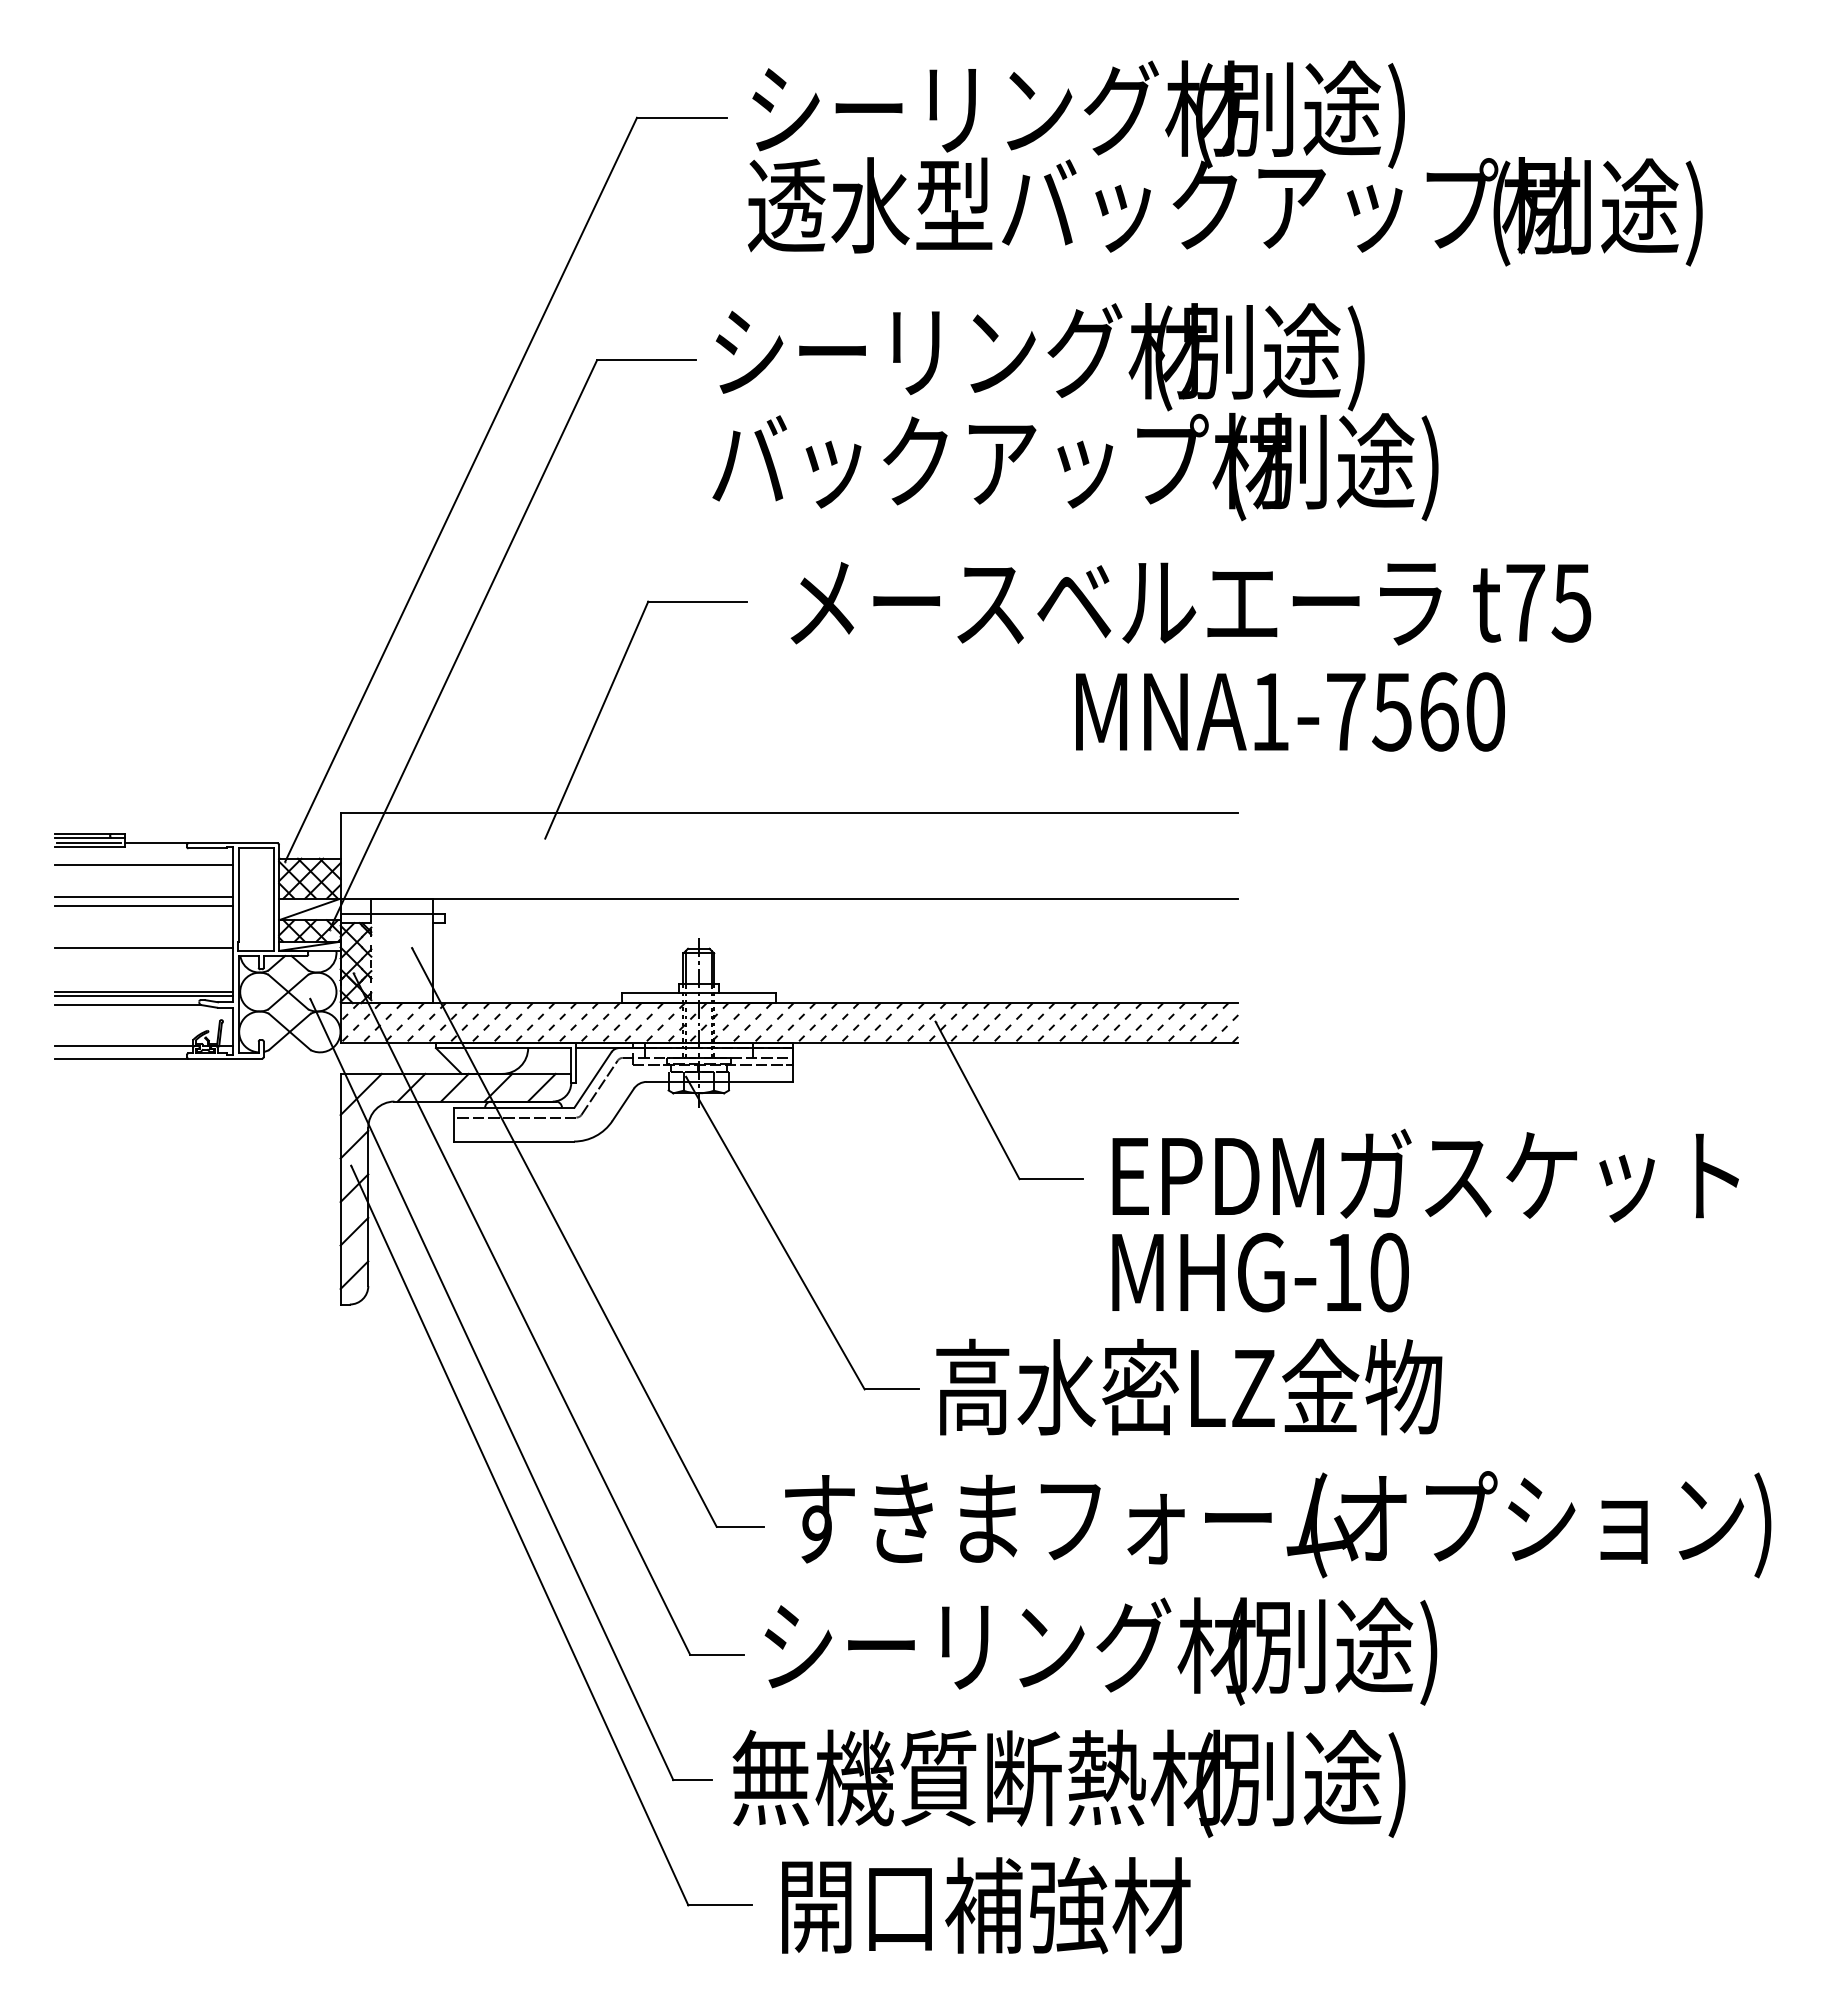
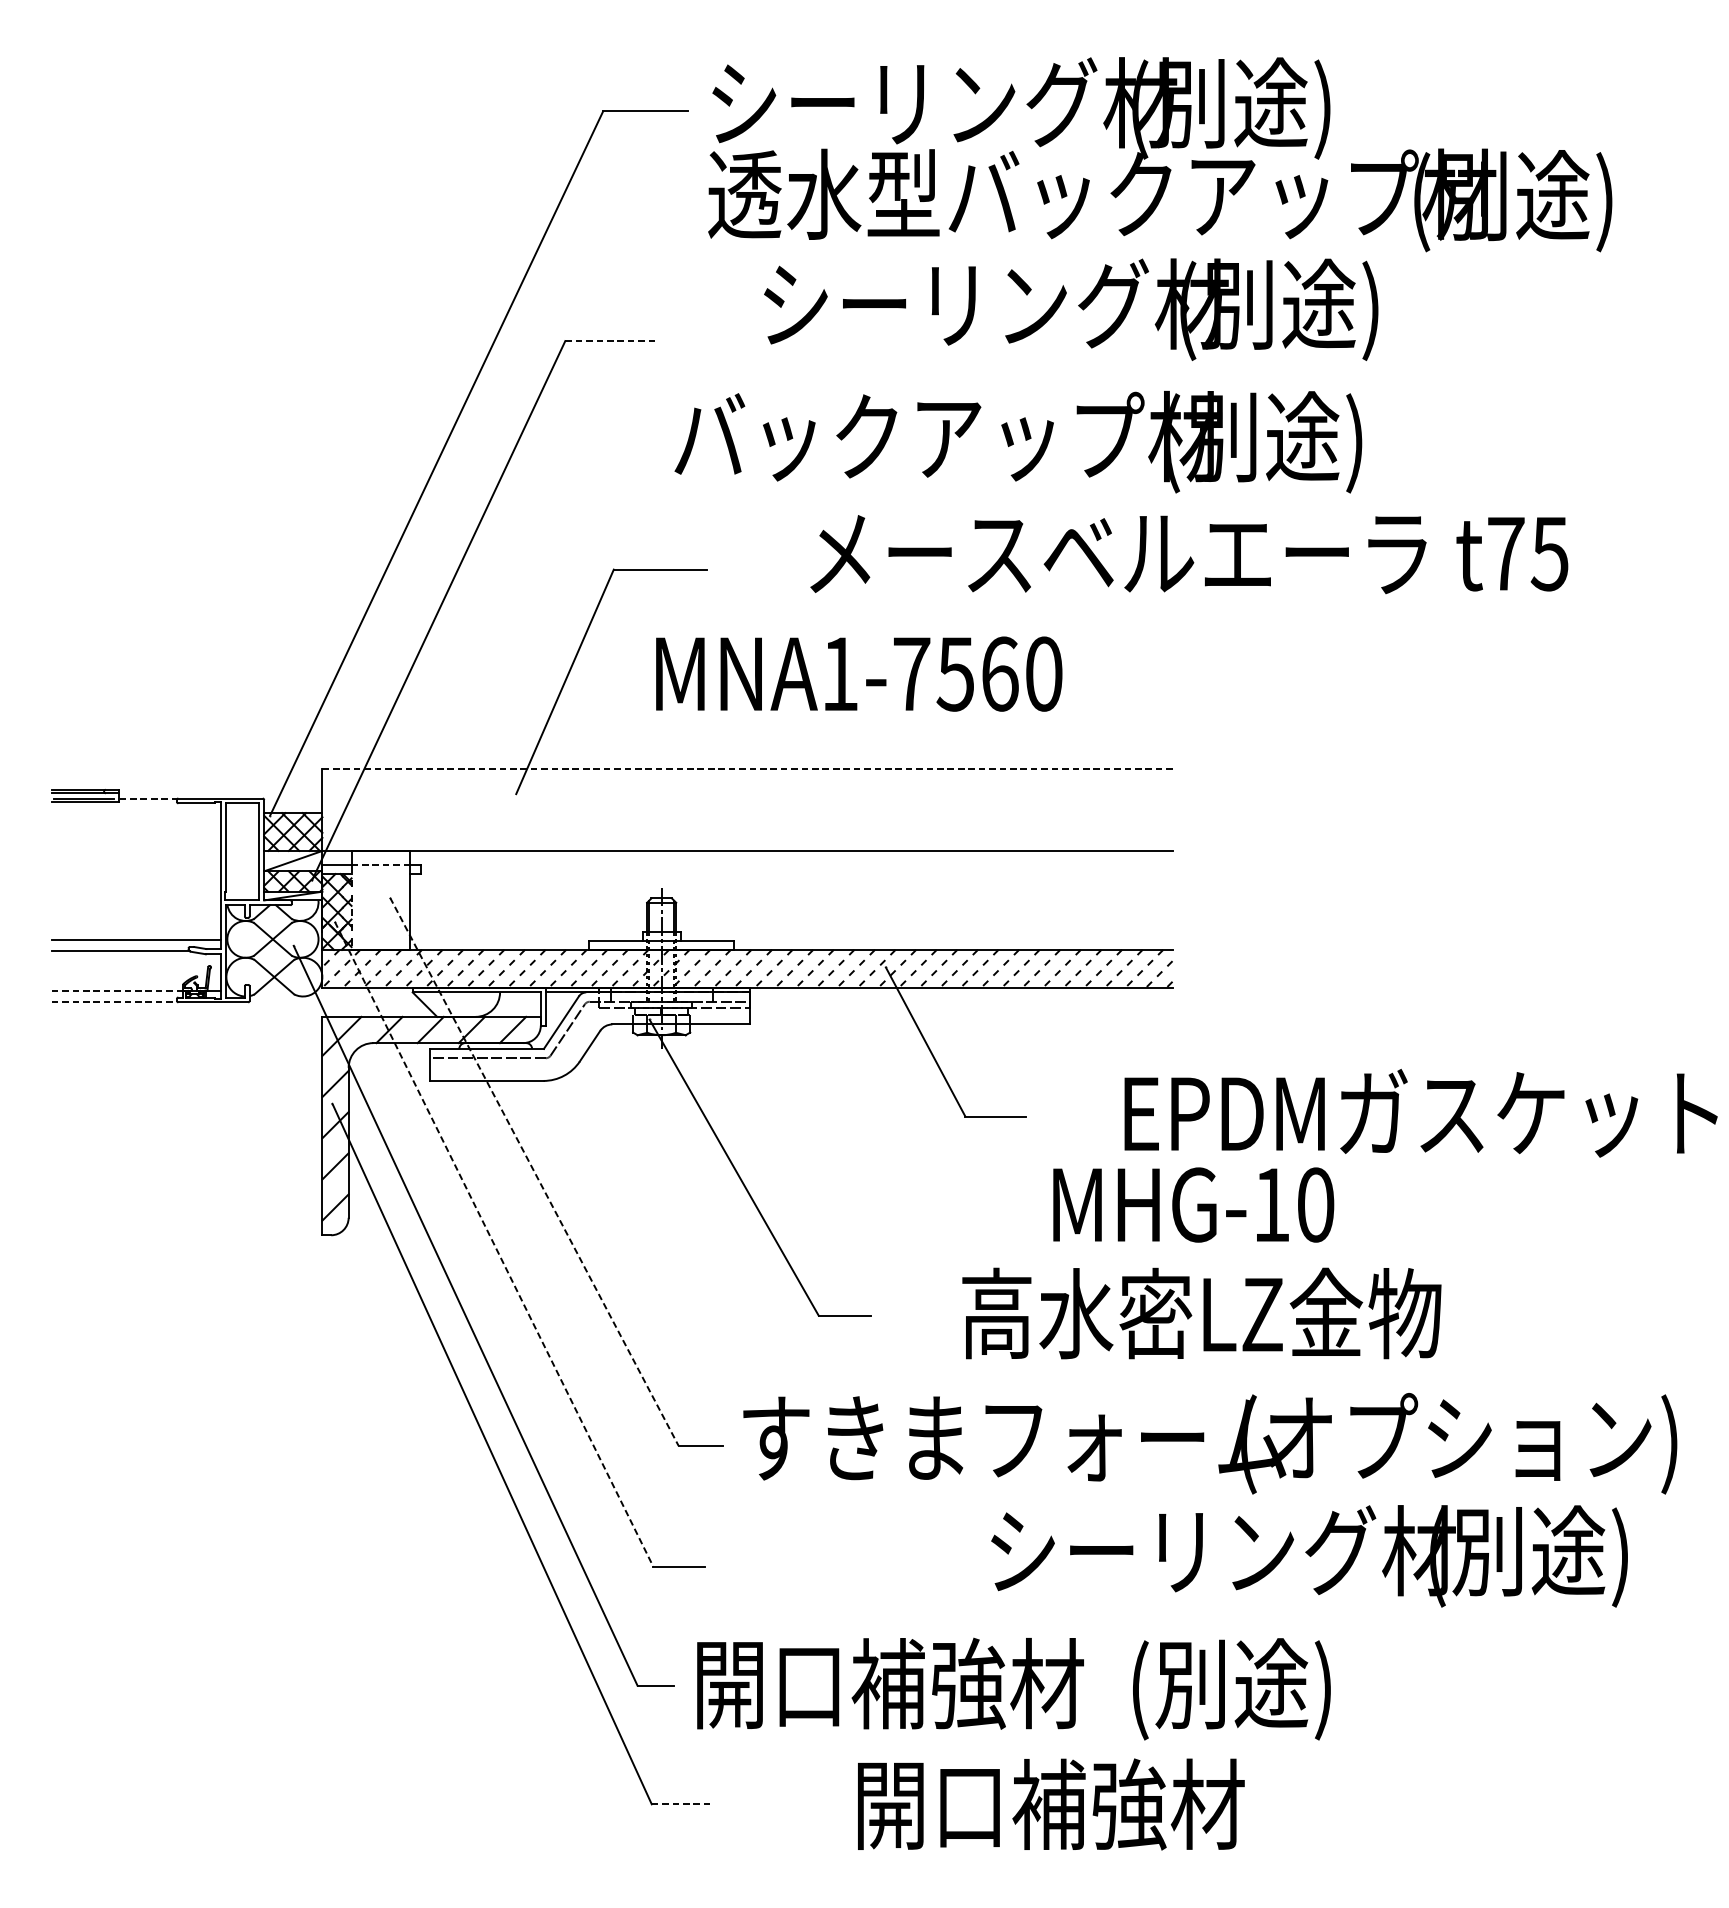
text: (1040, 357) -> (1071, 310), moved
line: (646, 360) -> (612, 341), solid -> dashed
text: (1190, 603) -> (1188, 554), moved
text: (1290, 711) -> (859, 673), moved
line: (789, 812) -> (747, 769), solid -> dashed
line: (156, 843) -> (148, 798), solid -> dashed
line: (143, 864) -> (135, 818), removed
line: (143, 897) -> (135, 849), removed
line: (143, 906) -> (135, 858), removed
line: (402, 914) -> (381, 865), solid -> dashed
line: (143, 947) -> (135, 897), removed
line: (143, 995) -> (135, 942), removed
line: (124, 1046) -> (117, 990), solid -> dashed
line: (121, 1058) -> (114, 1002), solid -> dashed
text: (1425, 1175) -> (1420, 1113), moved
line: (564, 1237) -> (534, 1171), solid -> dashed
line: (521, 1314) -> (493, 1244), solid -> dashed
text: (1189, 1386) -> (1202, 1312), moved
text: (1100, 1651) -> (1309, 1556), moved
text: (978, 1777) -> (926, 1683), 無機質断熱材 -> 開口補強材
line: (720, 1905) -> (682, 1804), solid -> dashed
text: (986, 1905) -> (1051, 1804), moved

